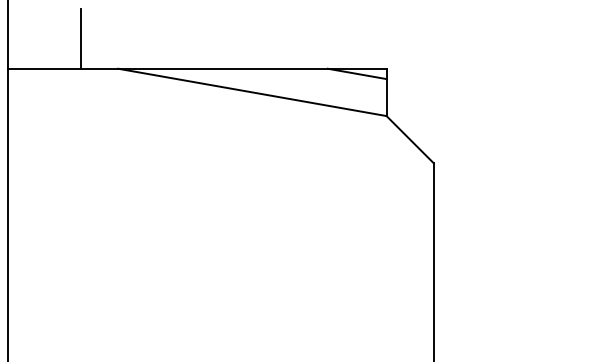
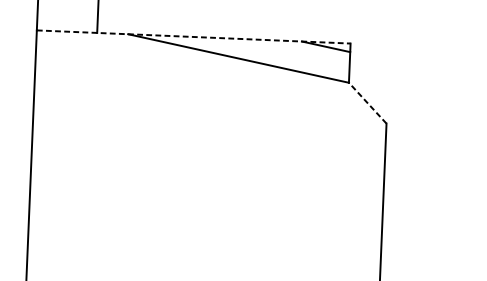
line: (197, 68) -> (193, 36), solid -> dashed
line: (409, 139) -> (367, 103), solid -> dashed

